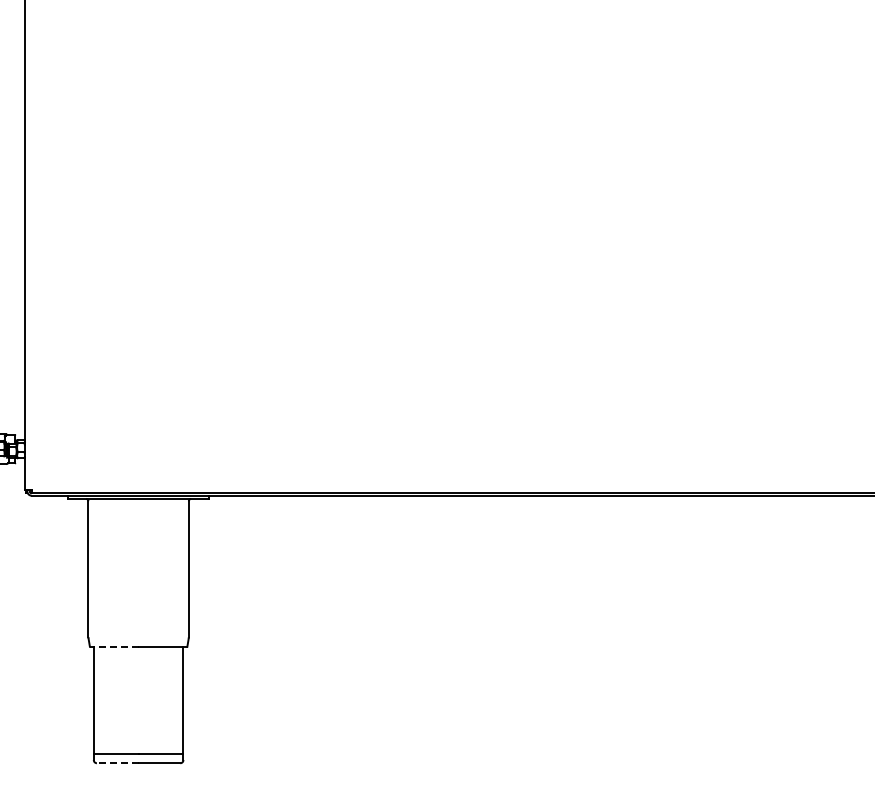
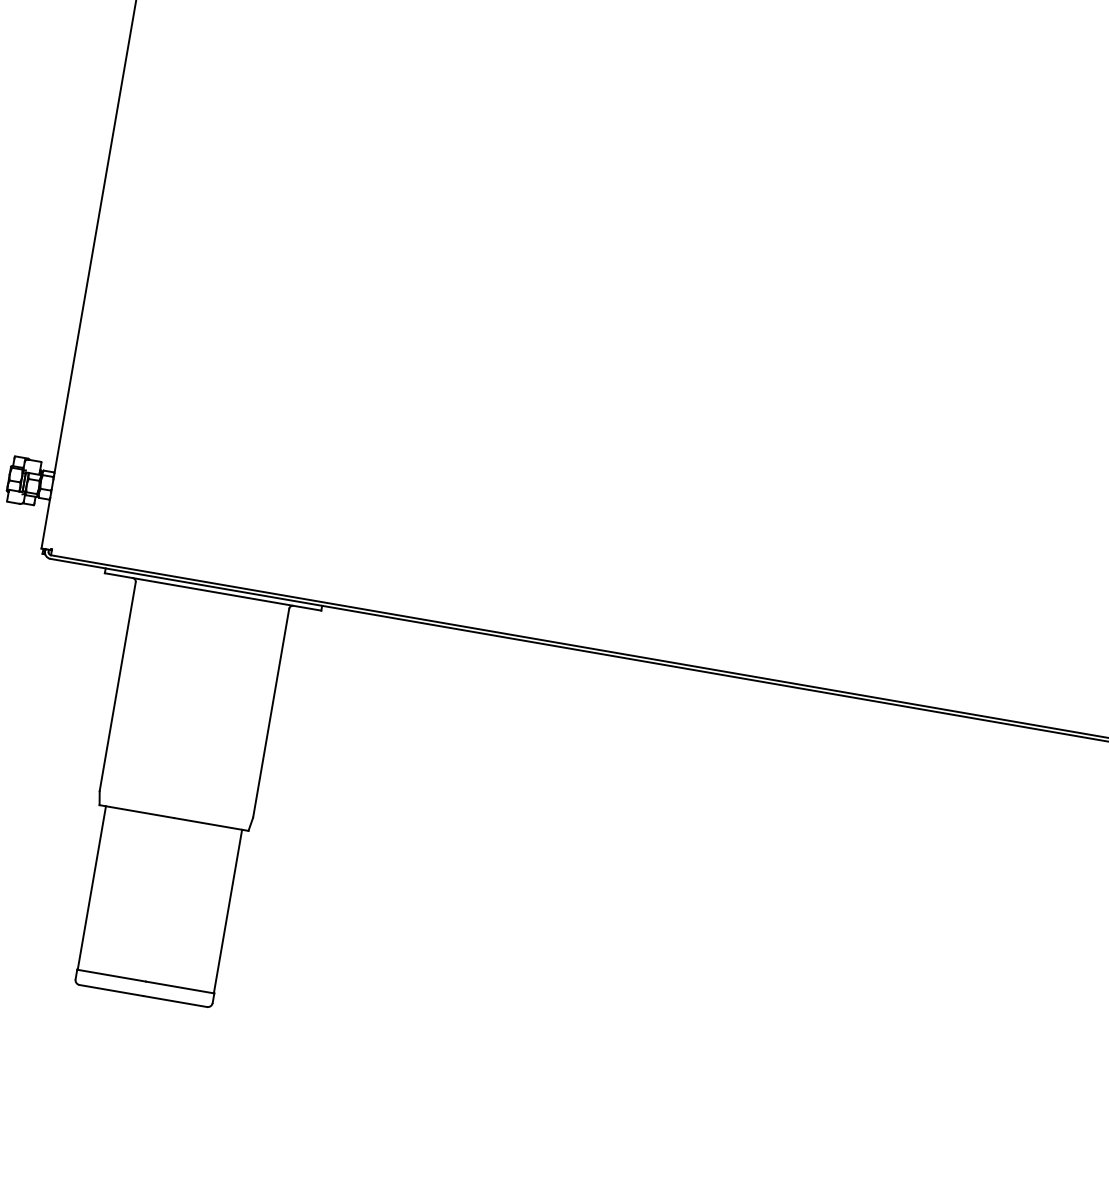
line: (113, 646) -> (135, 810), dashed -> solid
line: (117, 763) -> (110, 990), dashed -> solid

